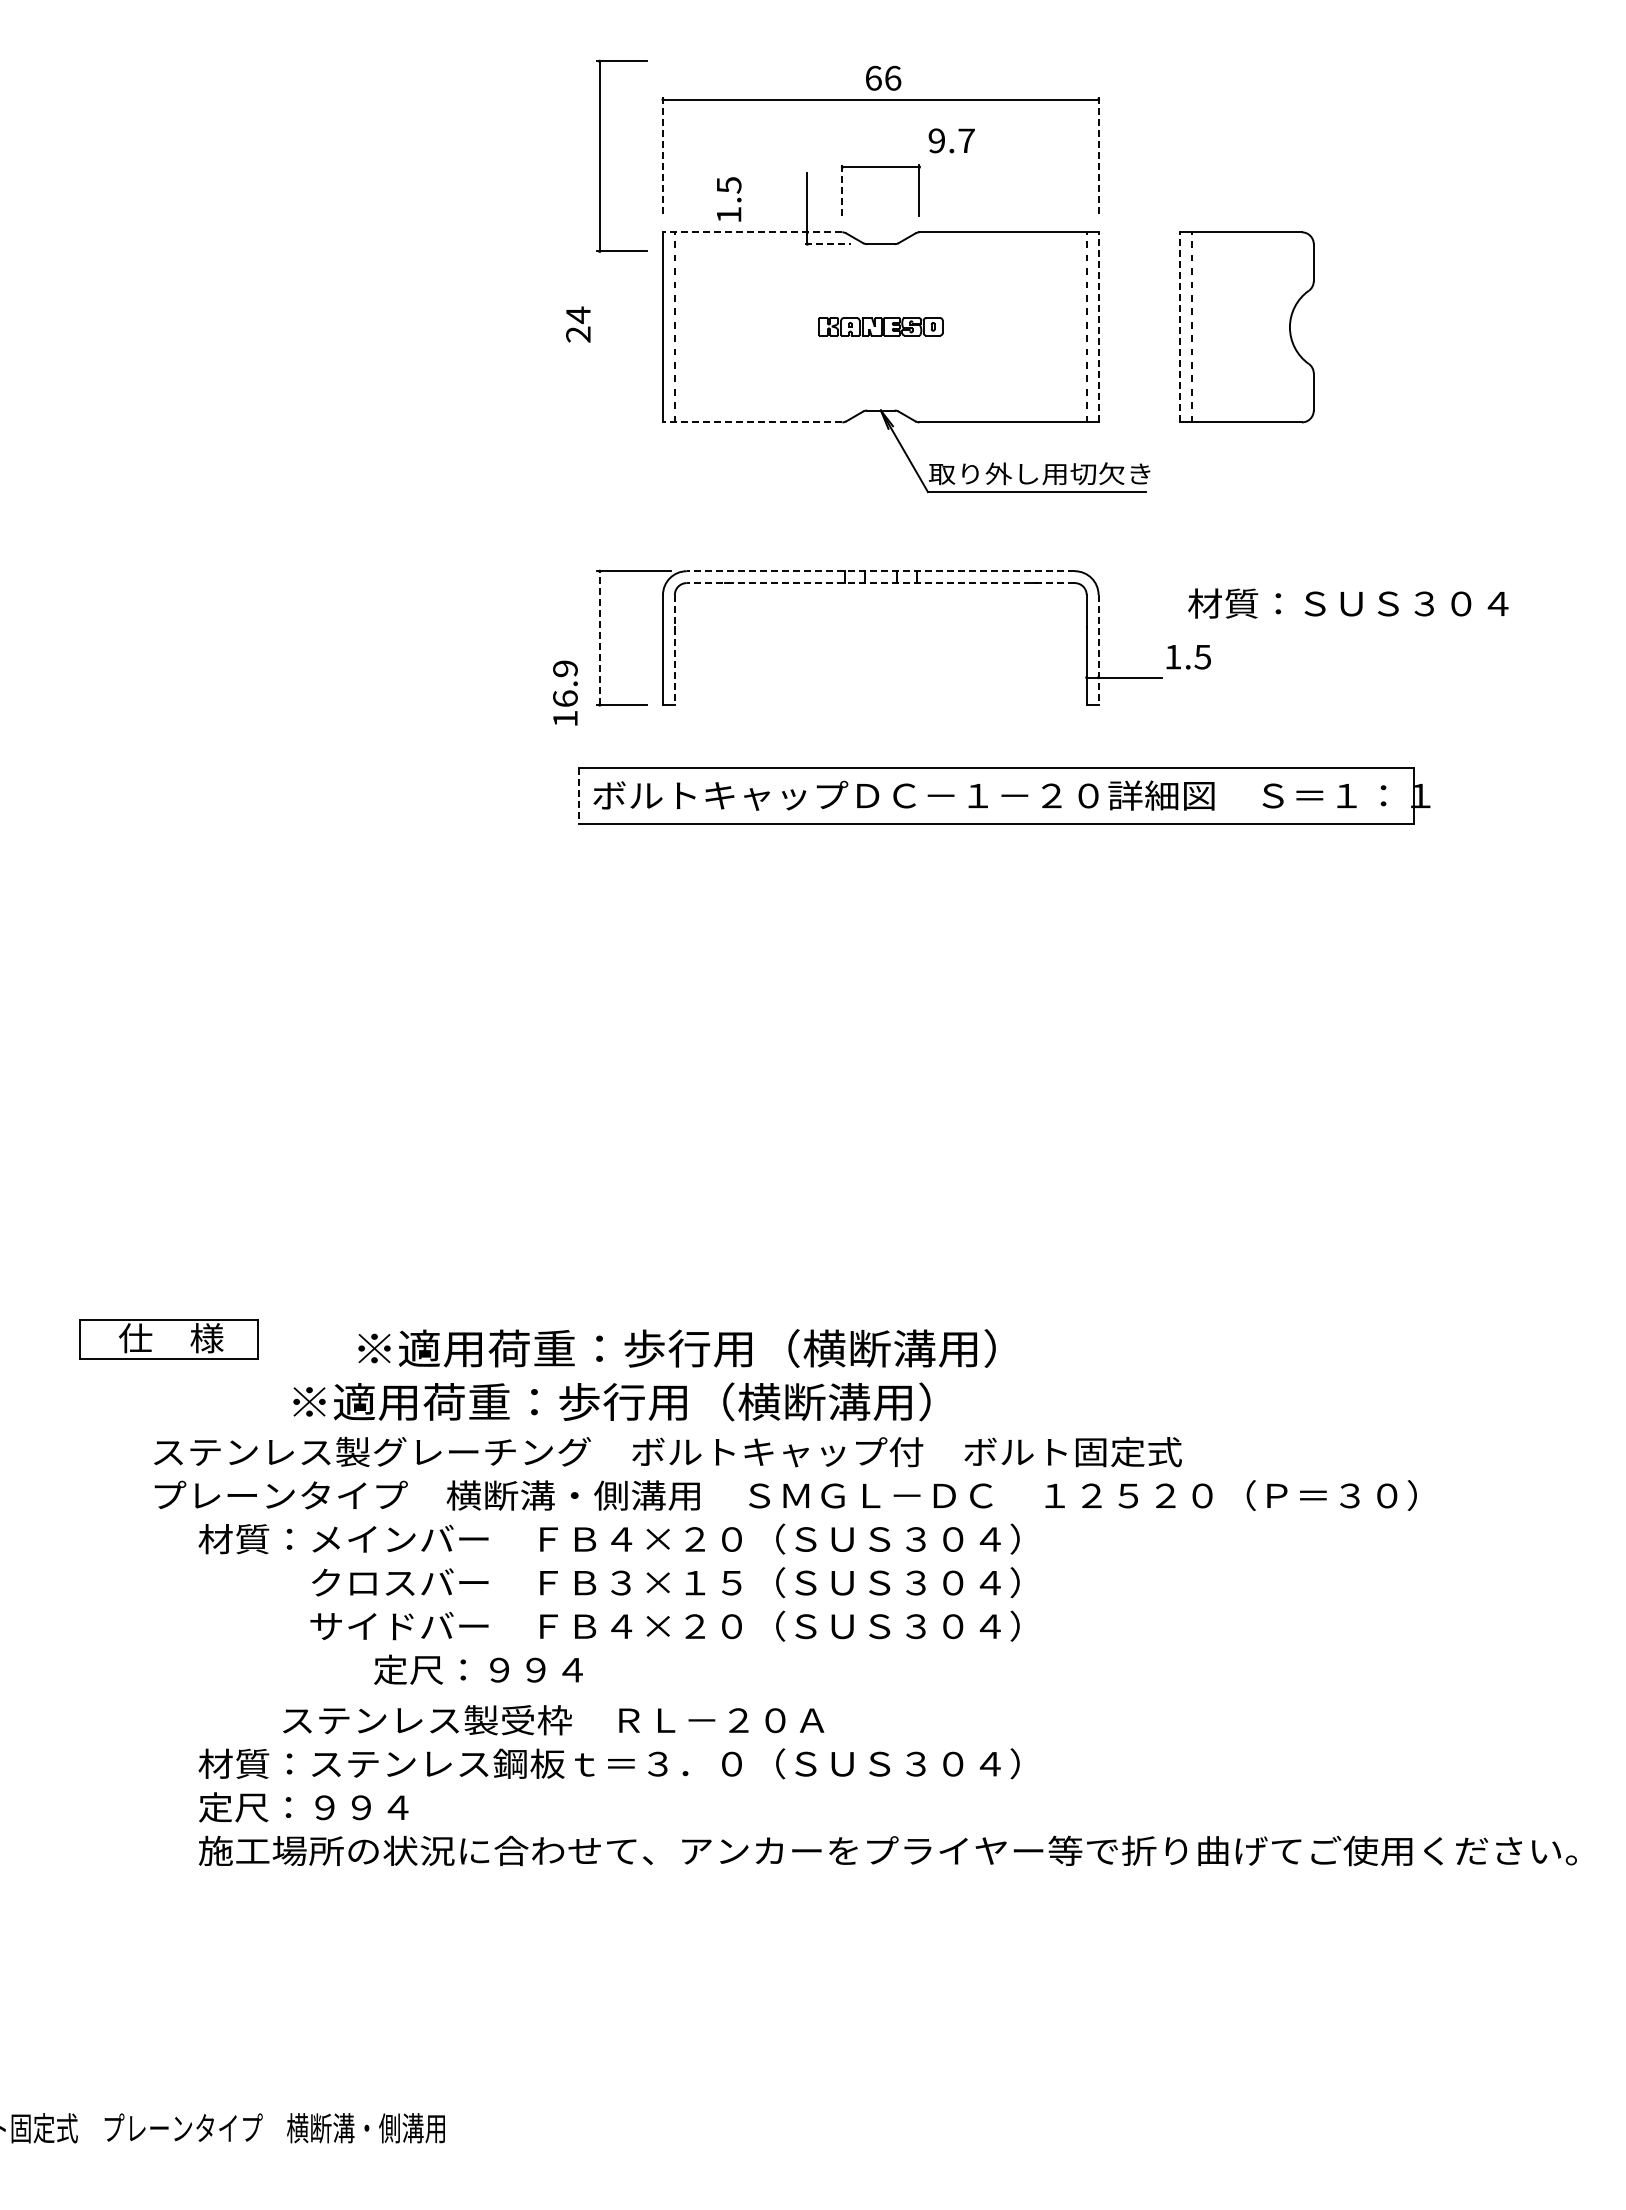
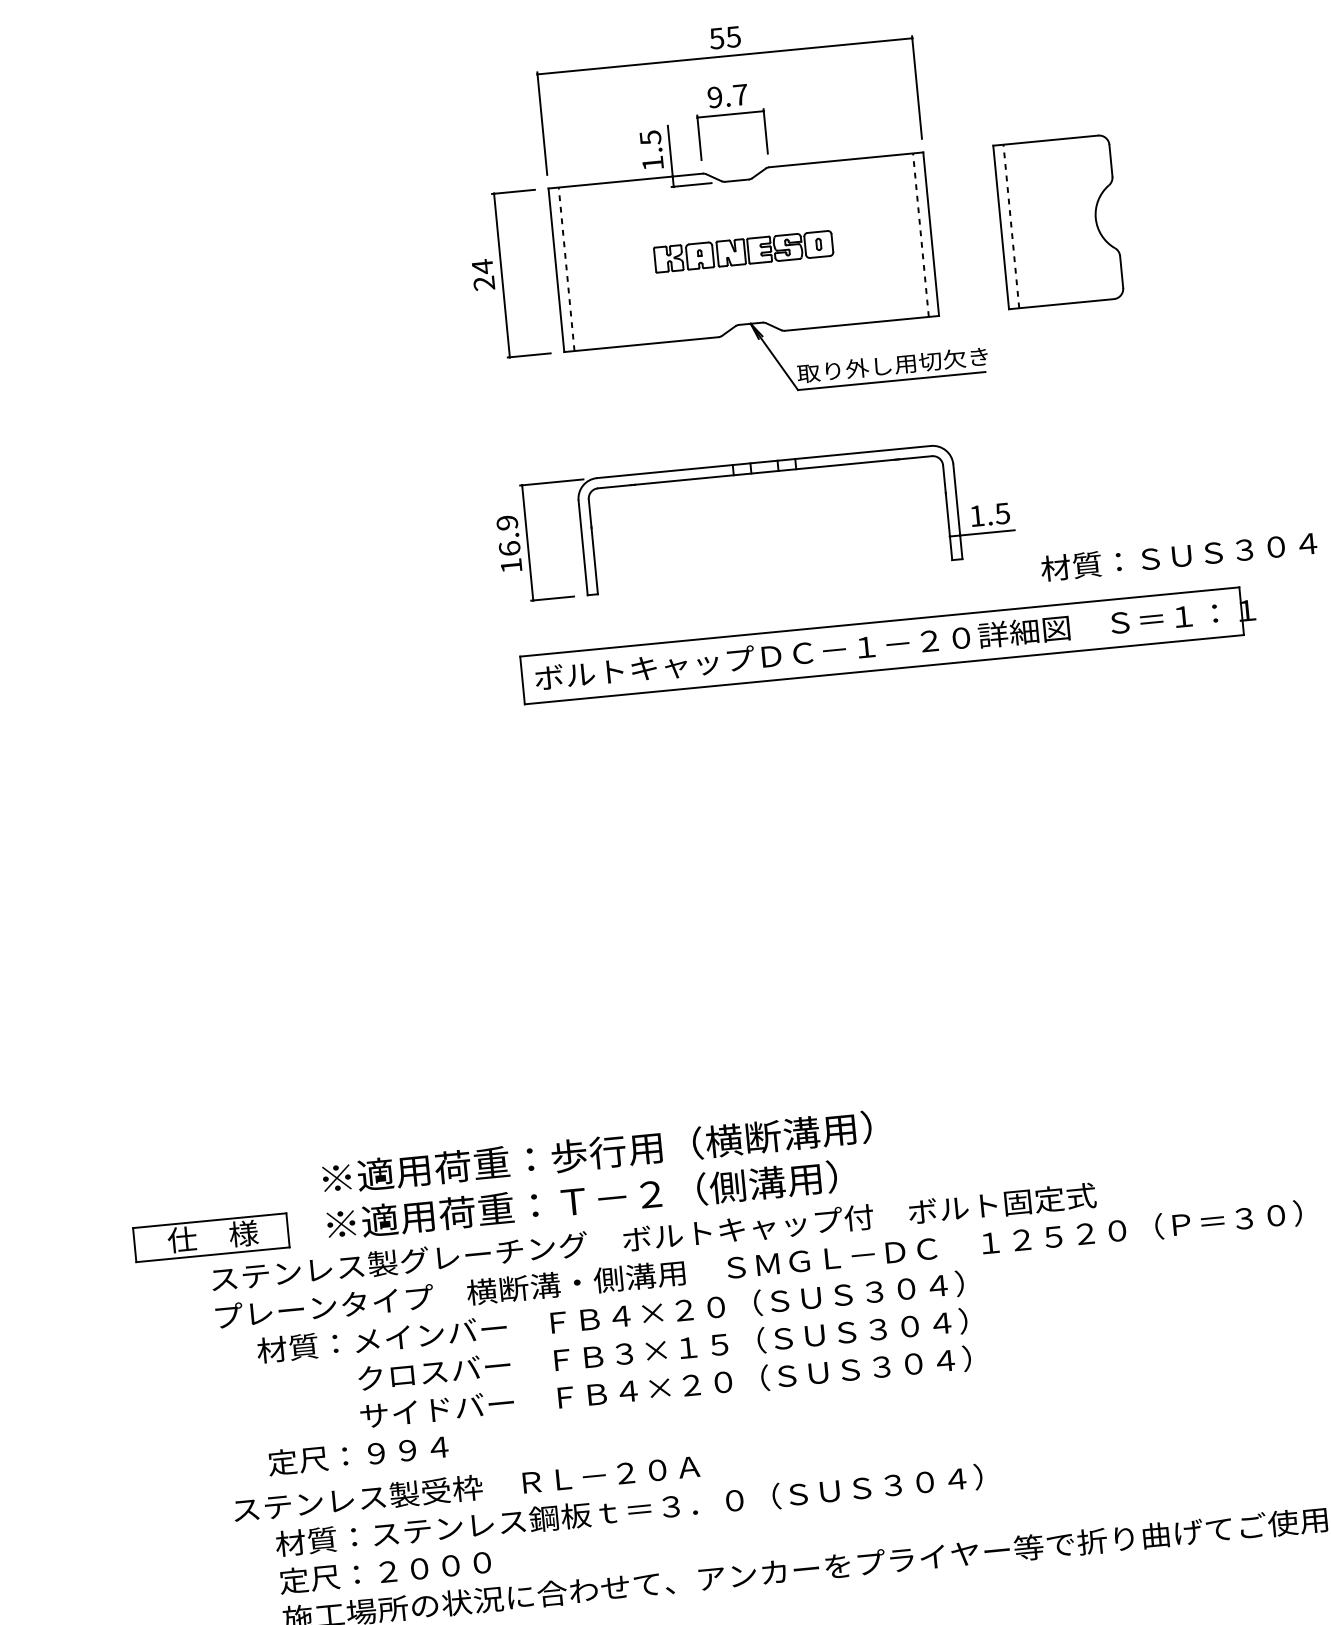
text: (883, 77) -> (725, 37), 66 -> 55
text: (951, 140) -> (727, 95), moved
part: (600, 155) -> (502, 274), moved
line: (663, 156) -> (542, 123), dashed -> solid
line: (1098, 156) -> (916, 87), dashed -> solid
line: (842, 190) -> (699, 137), dashed -> solid
text: (729, 199) -> (652, 150), moved
line: (752, 232) -> (625, 181), dashed -> solid
line: (828, 244) -> (691, 185), dashed -> solid
part: (880, 326) -> (743, 251), size x1.67
line: (1098, 326) -> (931, 233), dashed -> solid
line: (1179, 326) -> (1000, 226), dashed -> solid
line: (752, 422) -> (641, 344), dashed -> solid
line: (880, 571) -> (763, 462), dashed -> solid
line: (880, 583) -> (764, 472), dashed -> solid
text: (1348, 603) -> (1179, 556), moved
line: (599, 638) -> (527, 543), dashed -> solid
line: (674, 650) -> (593, 547), dashed -> solid
line: (1098, 650) -> (957, 512), dashed -> solid
text: (1188, 657) -> (990, 515), moved
text: (565, 692) -> (509, 543), moved
line: (578, 796) -> (522, 680), dashed -> solid
part: (168, 1339) -> (210, 1237), moved
text: (676, 1348) -> (596, 1153), moved
text: (744, 1401) -> (715, 1187), ※適用荷重：歩行用（横断溝用） -> ※適用荷重：Ｔ－２（側溝用）
text: (478, 1669) -> (358, 1454), moved
text: (553, 1720) -> (466, 1488), moved
text: (379, 1807) -> (435, 1567), 定尺：９９４ -> 定尺：２０００

